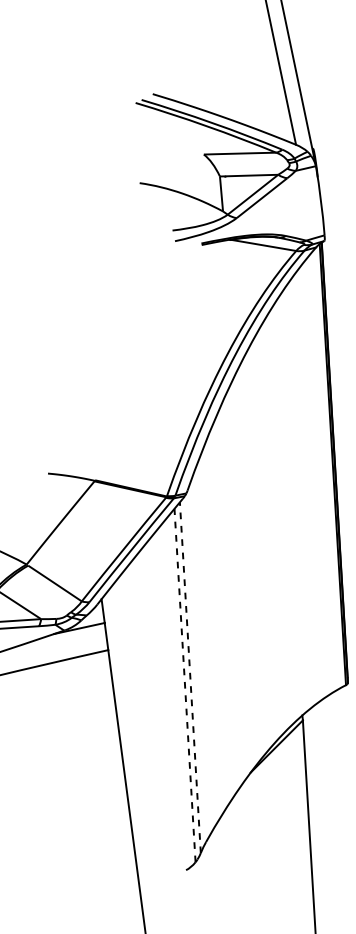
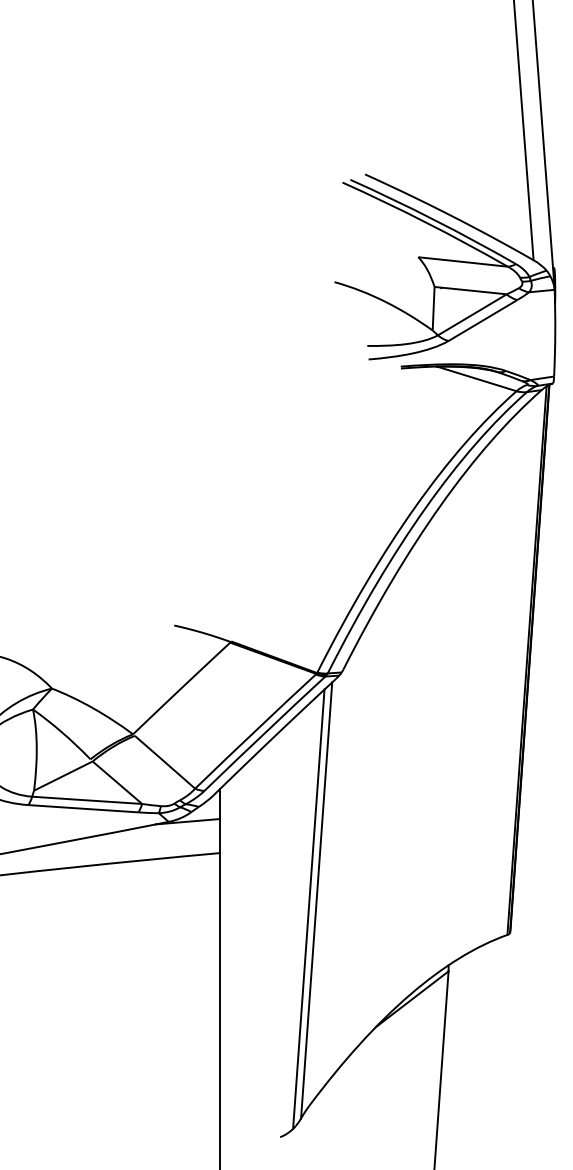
line: (190, 677) -> (316, 900), dashed -> solid
line: (184, 684) -> (308, 908), dashed -> solid

